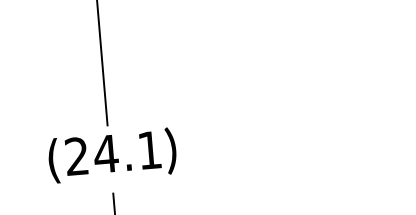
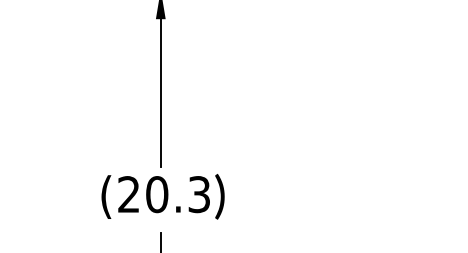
text: (127, 152) -> (177, 194), (24.1 -> (20.3

